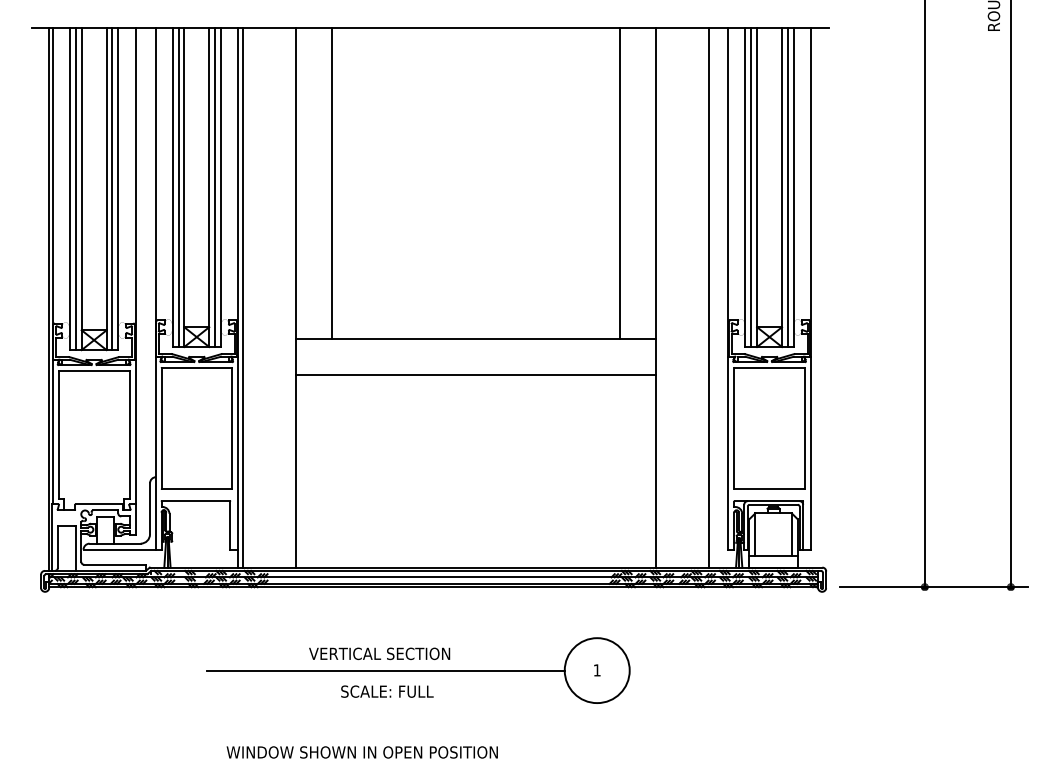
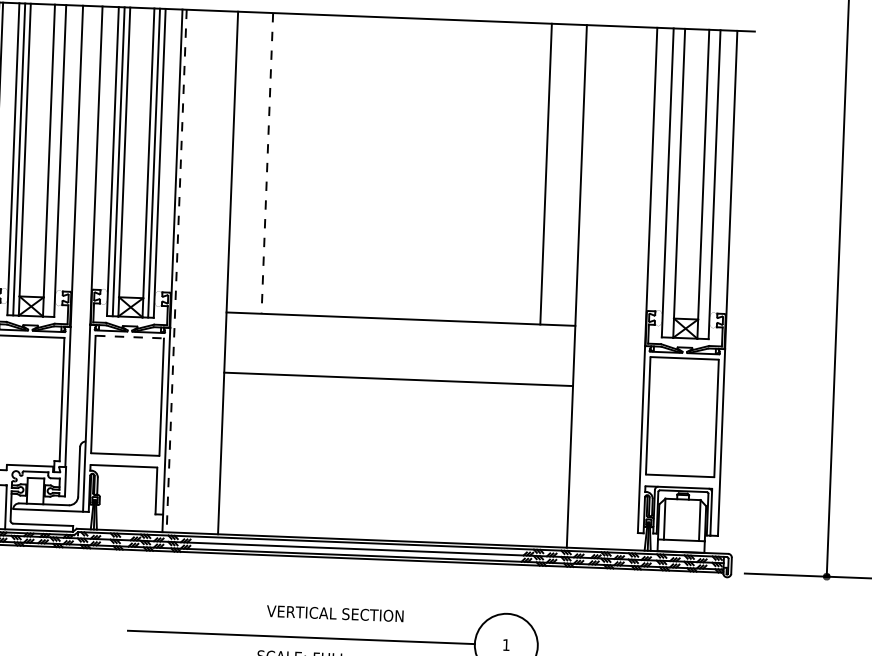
line: (331, 183) -> (267, 163), solid -> dashed
line: (751, 187) -> (673, 183), removed
line: (787, 187) -> (708, 184), removed
line: (112, 189) -> (54, 161), removed
line: (242, 297) -> (176, 270), solid -> dashed
line: (708, 297) -> (627, 287), removed
line: (196, 367) -> (129, 336), solid -> dashed
line: (475, 374) -> (398, 379), moved
text: (379, 653) -> (335, 613), moved

